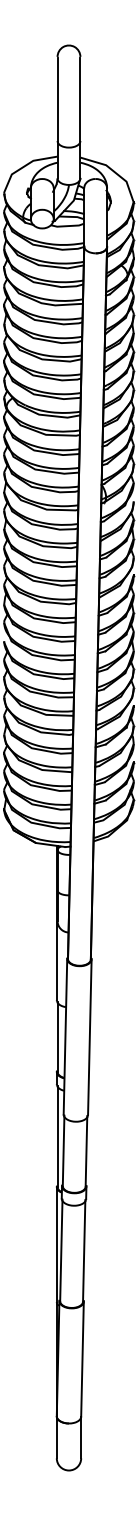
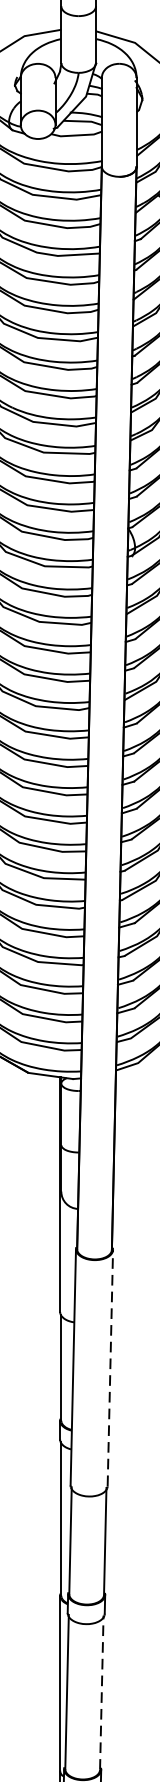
line: (89, 1037) -> (109, 1368), solid -> dashed
line: (84, 1250) -> (102, 1692), solid -> dashed

